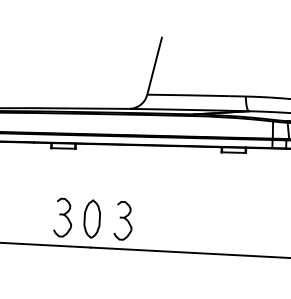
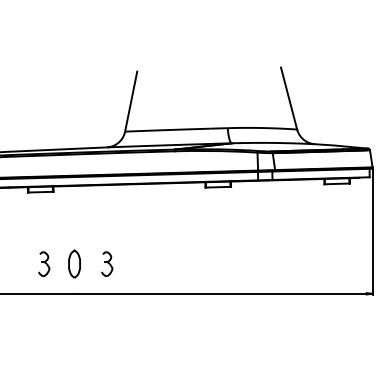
part: (62, 216) -> (43, 263), size x0.6
part: (92, 218) -> (74, 263), size x0.7
part: (122, 220) -> (106, 263), size x0.6

